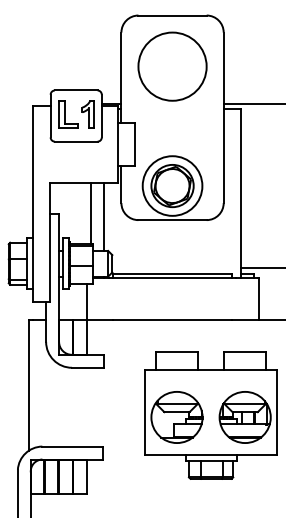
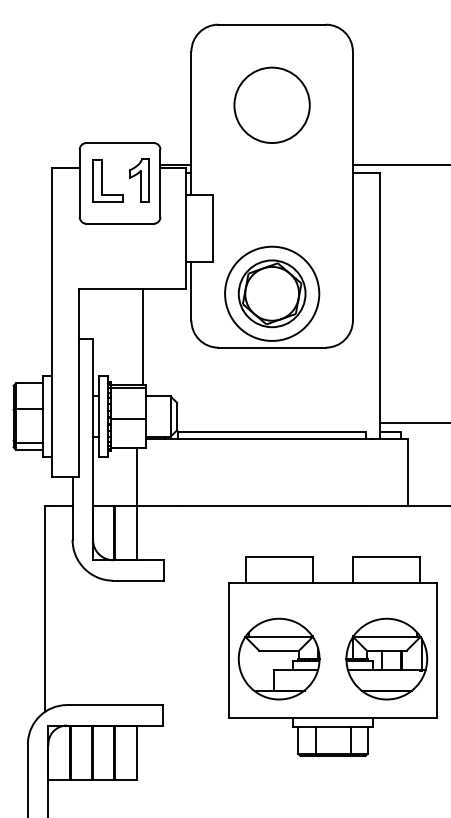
circle: (172, 66) -> (272, 105), size x0.7
line: (104, 216) -> (164, 341), removed

